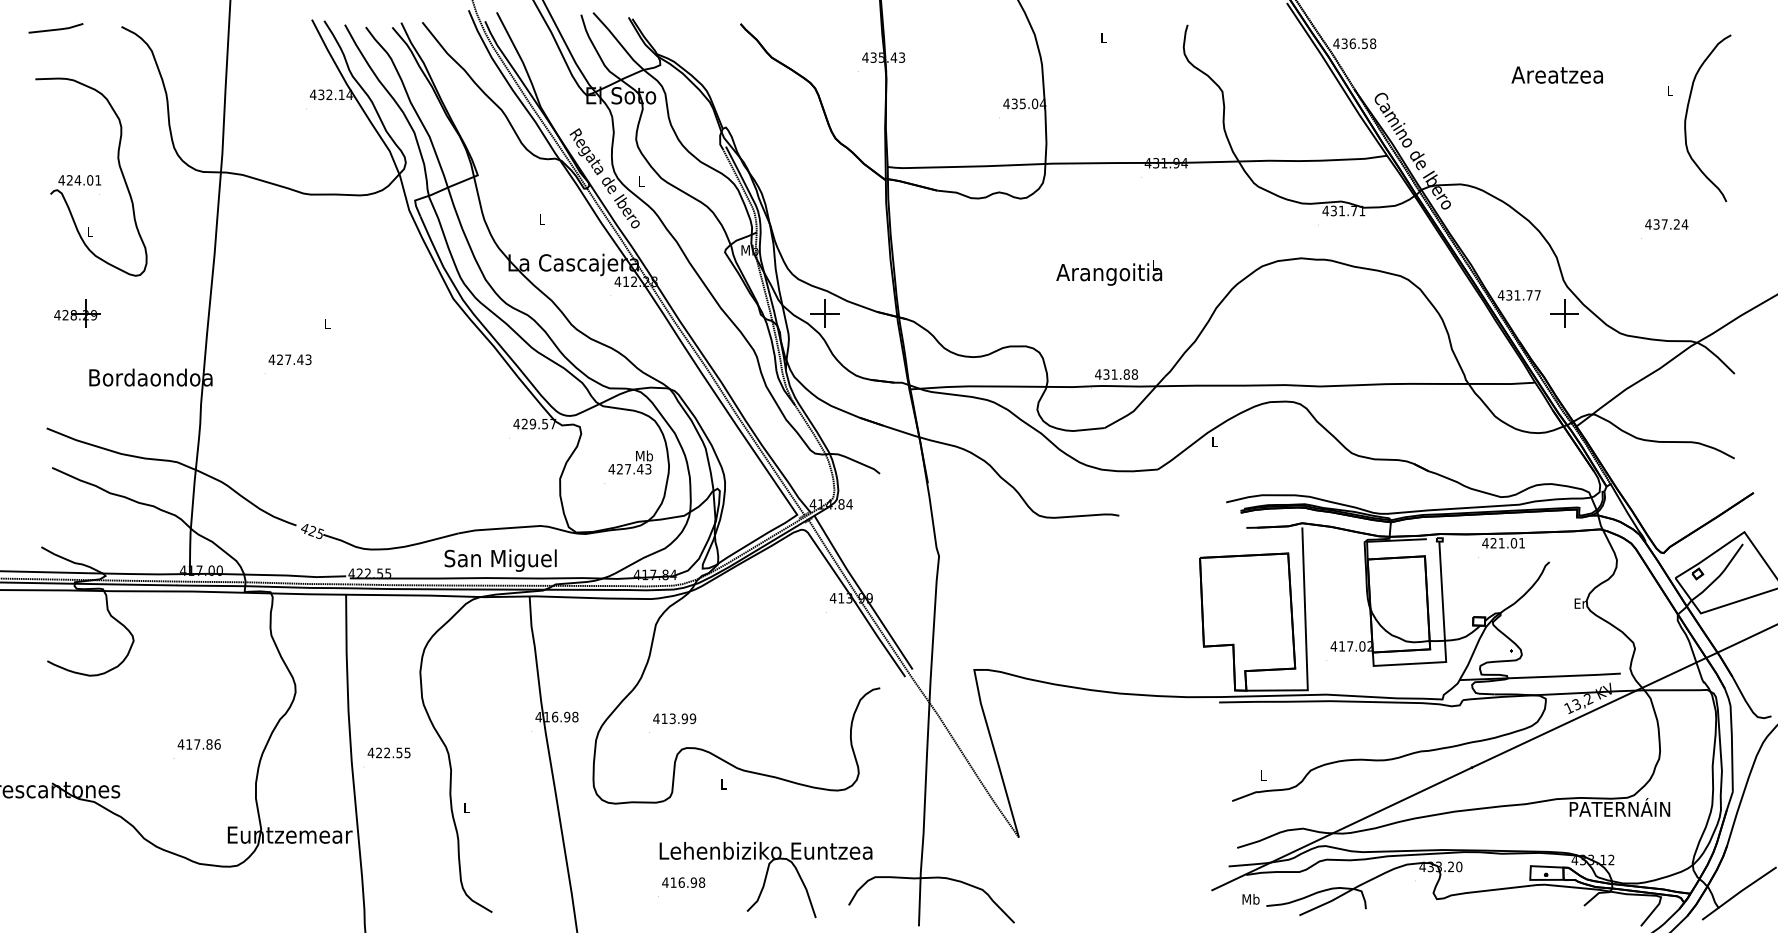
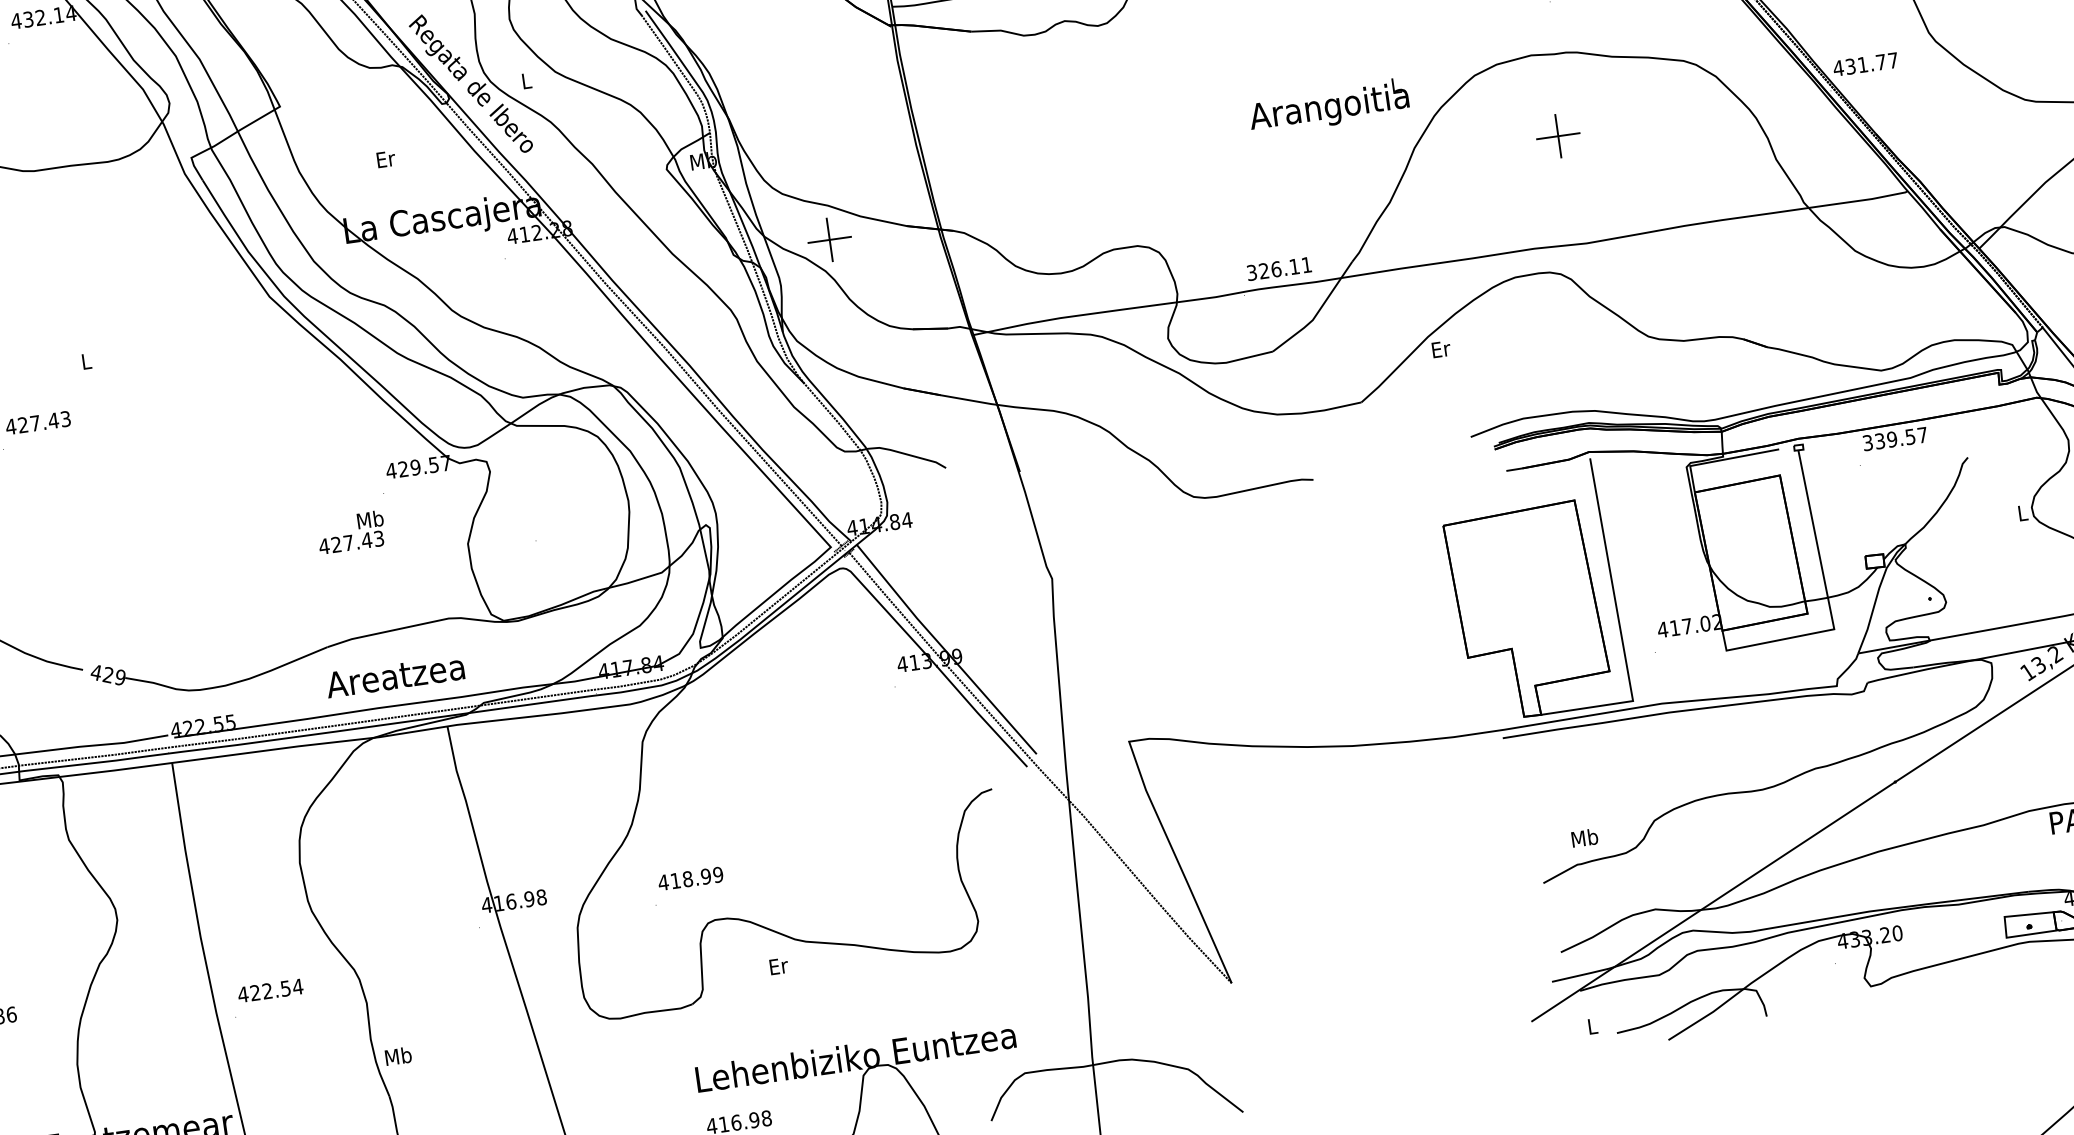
text: (542, 219) -> (386, 159), L -> Er
text: (1109, 272) -> (1329, 105), moved
part: (1564, 313) -> (1558, 135), moved
text: (1116, 374) -> (1279, 268), 431.88 -> 326.11
text: (1215, 442) -> (1441, 349), L -> Er
text: (630, 462) -> (350, 532), moved
text: (319, 533) -> (119, 676), 425 -> 429
text: (1503, 543) -> (1894, 439), 421.01 -> 339.57
text: (500, 560) -> (396, 678), San Miguel -> Areatzea
text: (1579, 603) -> (2021, 513), Er -> L
text: (672, 718) -> (687, 878), 413.99 -> 418.99
text: (407, 752) -> (297, 986), 422.55 -> 422.54
text: (1263, 775) -> (1584, 838), L -> Mb
text: (724, 784) -> (779, 966), L -> Er
text: (466, 807) -> (397, 1056), L -> Mb
text: (1250, 899) -> (1591, 1026), Mb -> L

